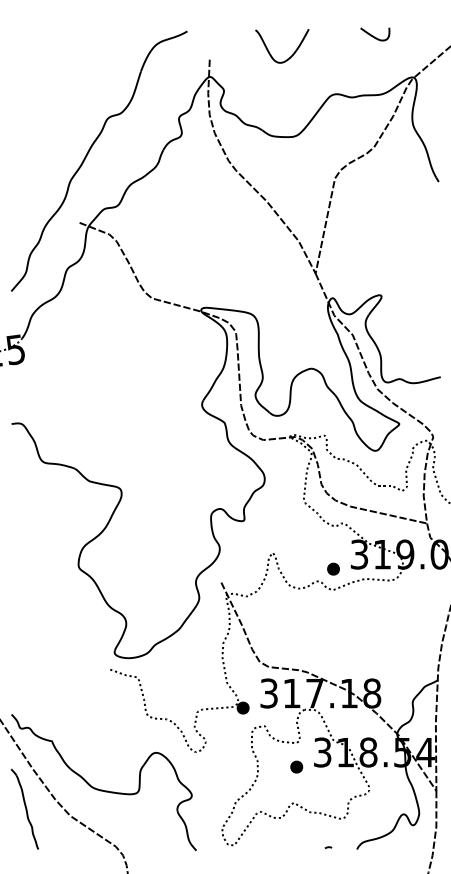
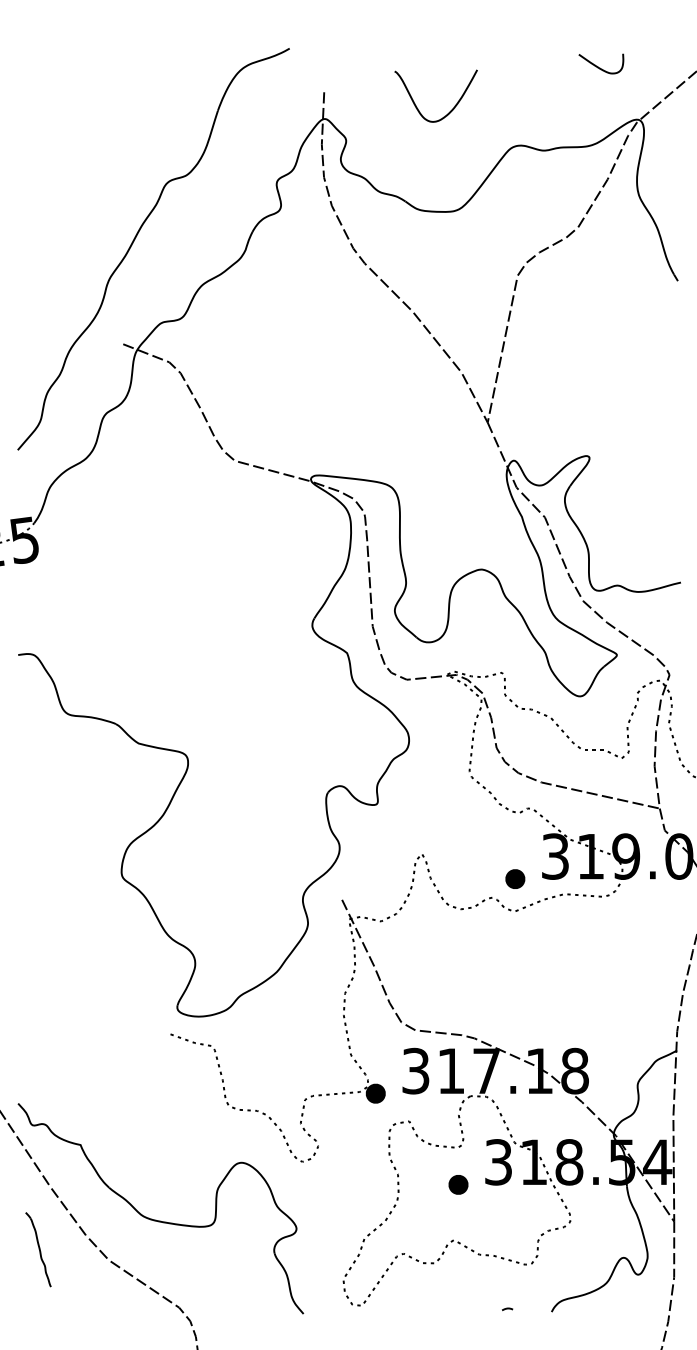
curve: (373, 35) -> (598, 65), moved
curve: (293, 52) -> (453, 105), moved
part: (24, 808) -> (38, 1248), size x0.6

